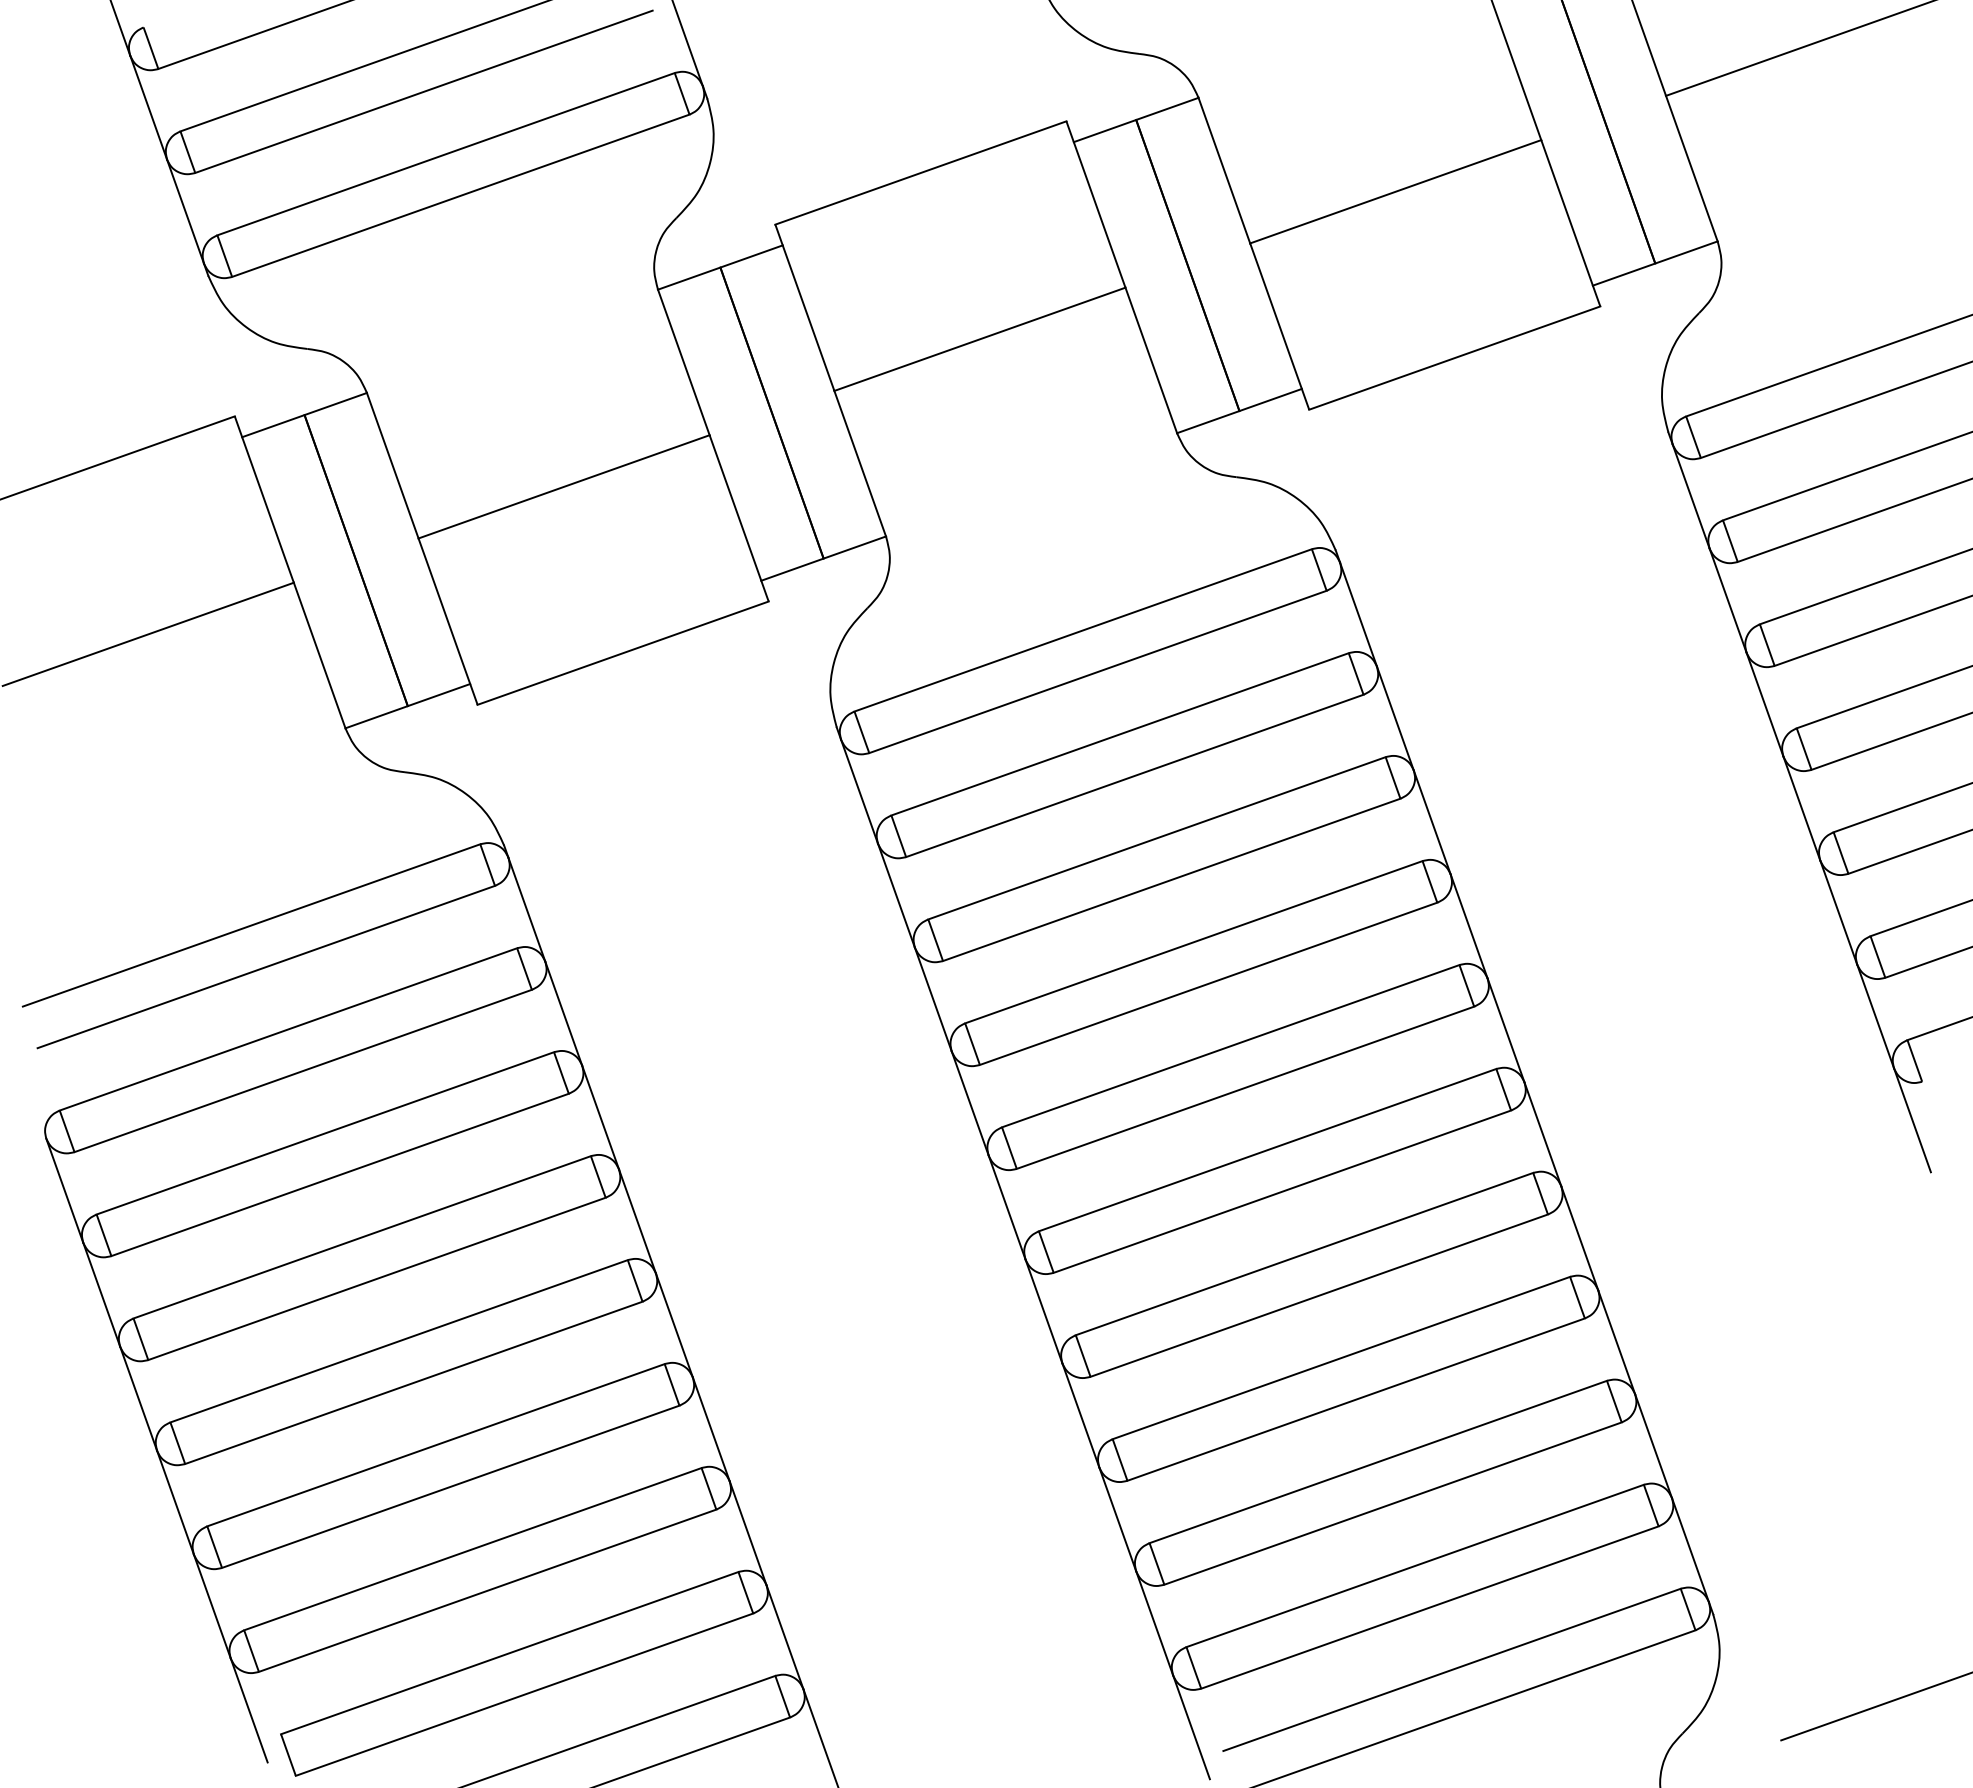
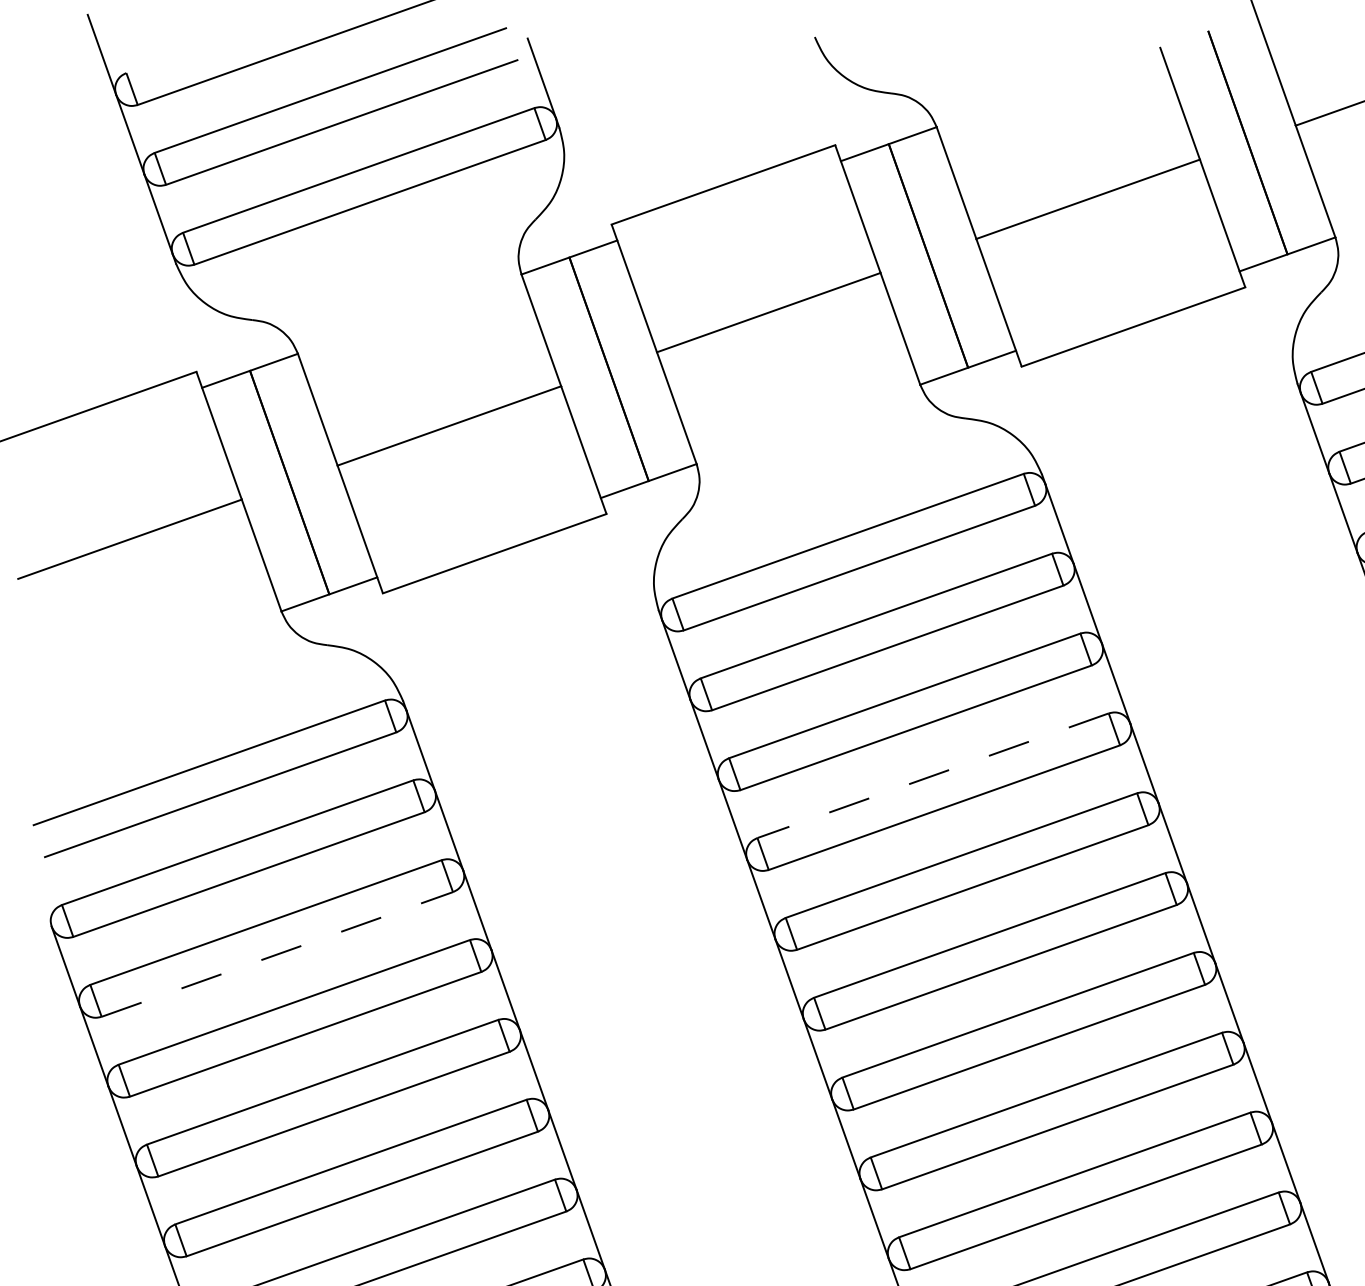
line: (1193, 942) -> (932, 775), solid -> dashed
line: (340, 1174) -> (277, 954), solid -> dashed

